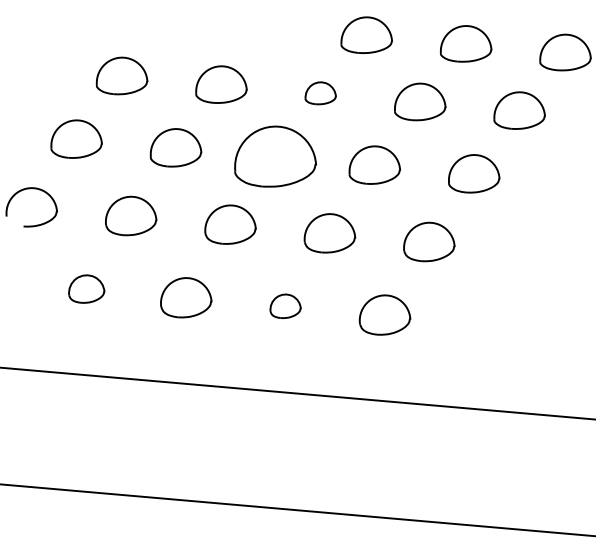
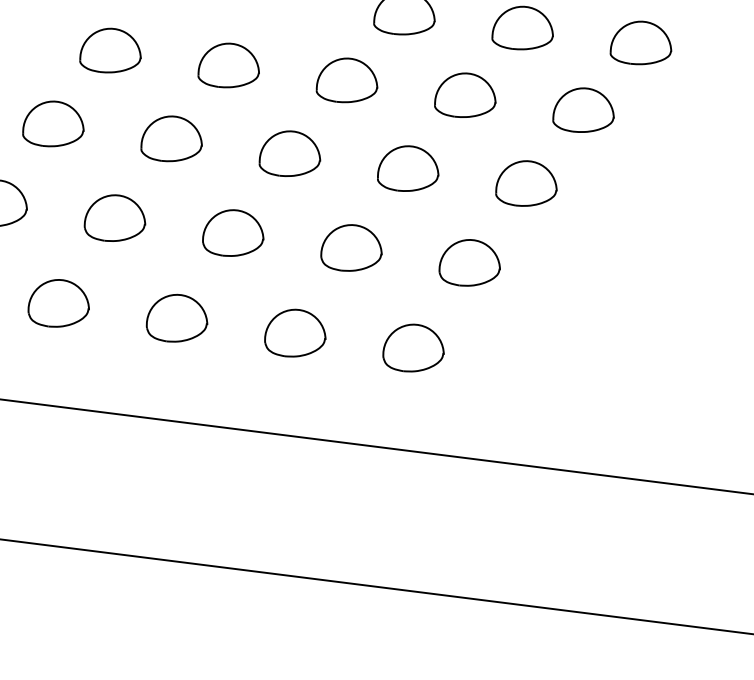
part: (320, 93) -> (346, 80), size x1.67
part: (274, 156) -> (289, 153), size x0.62
part: (86, 289) -> (58, 303), size x1.43
part: (285, 305) -> (295, 332), size x1.67

